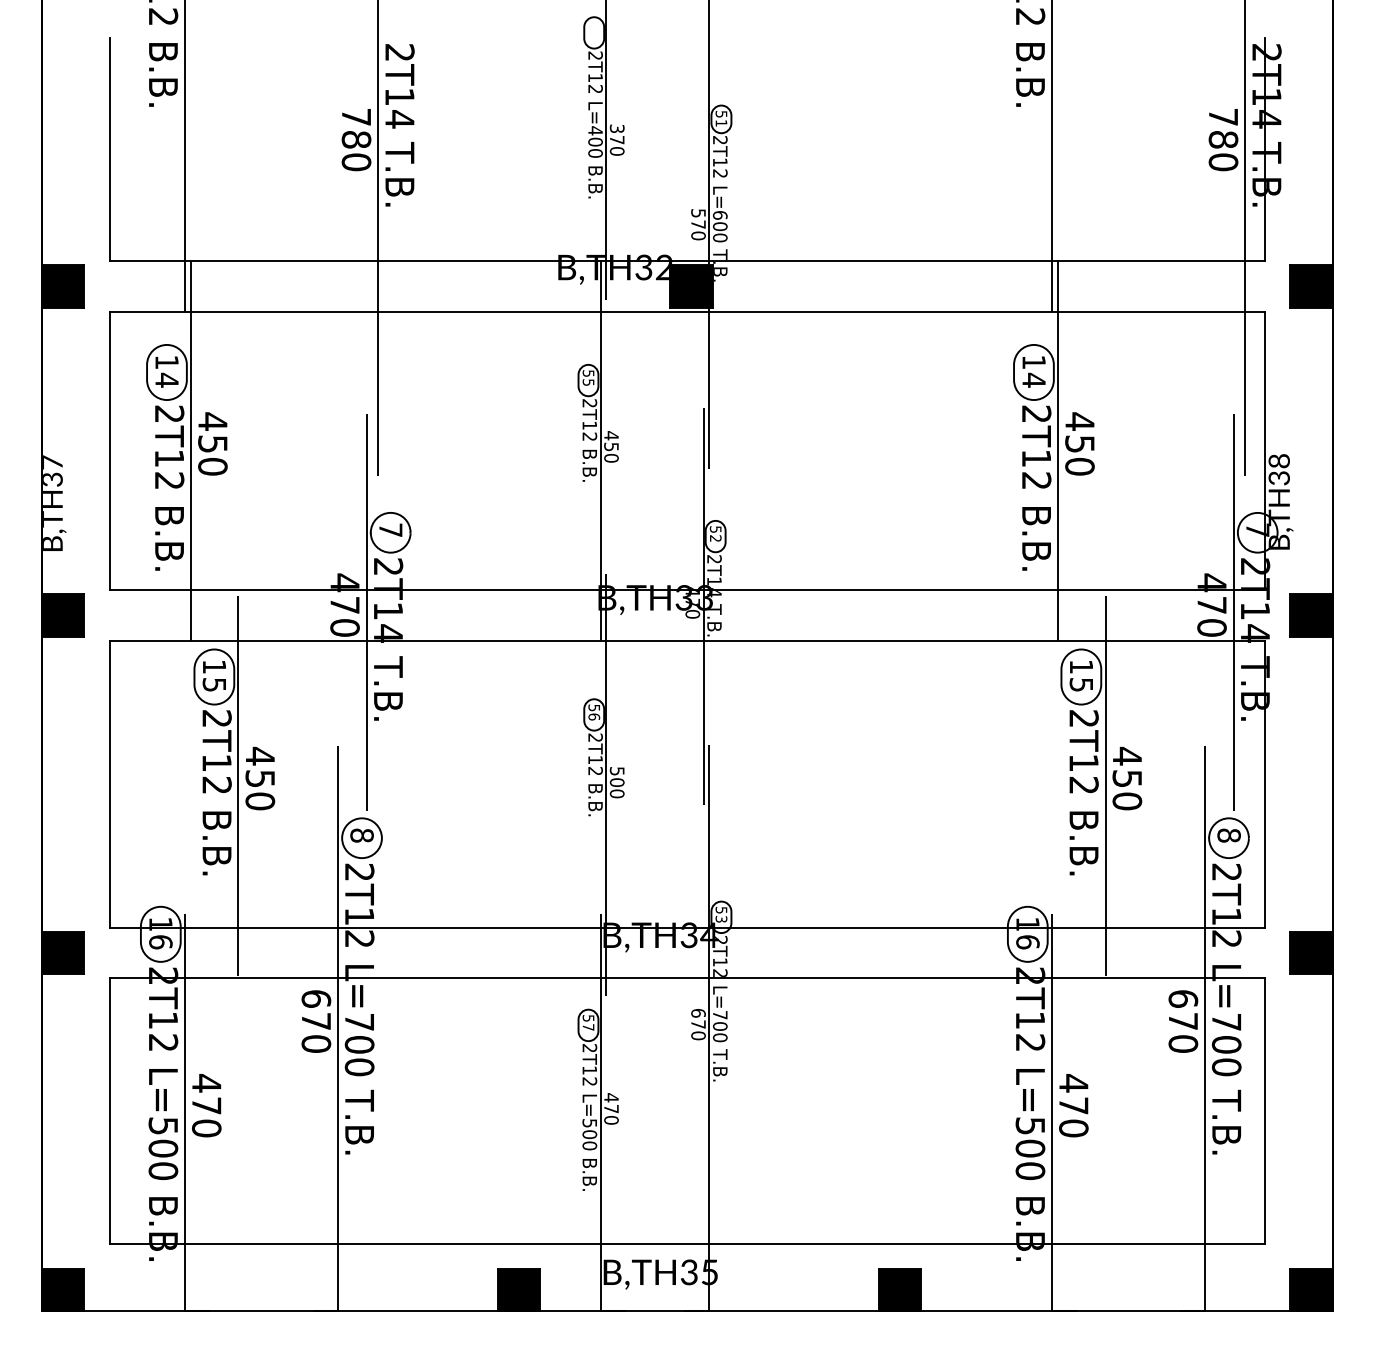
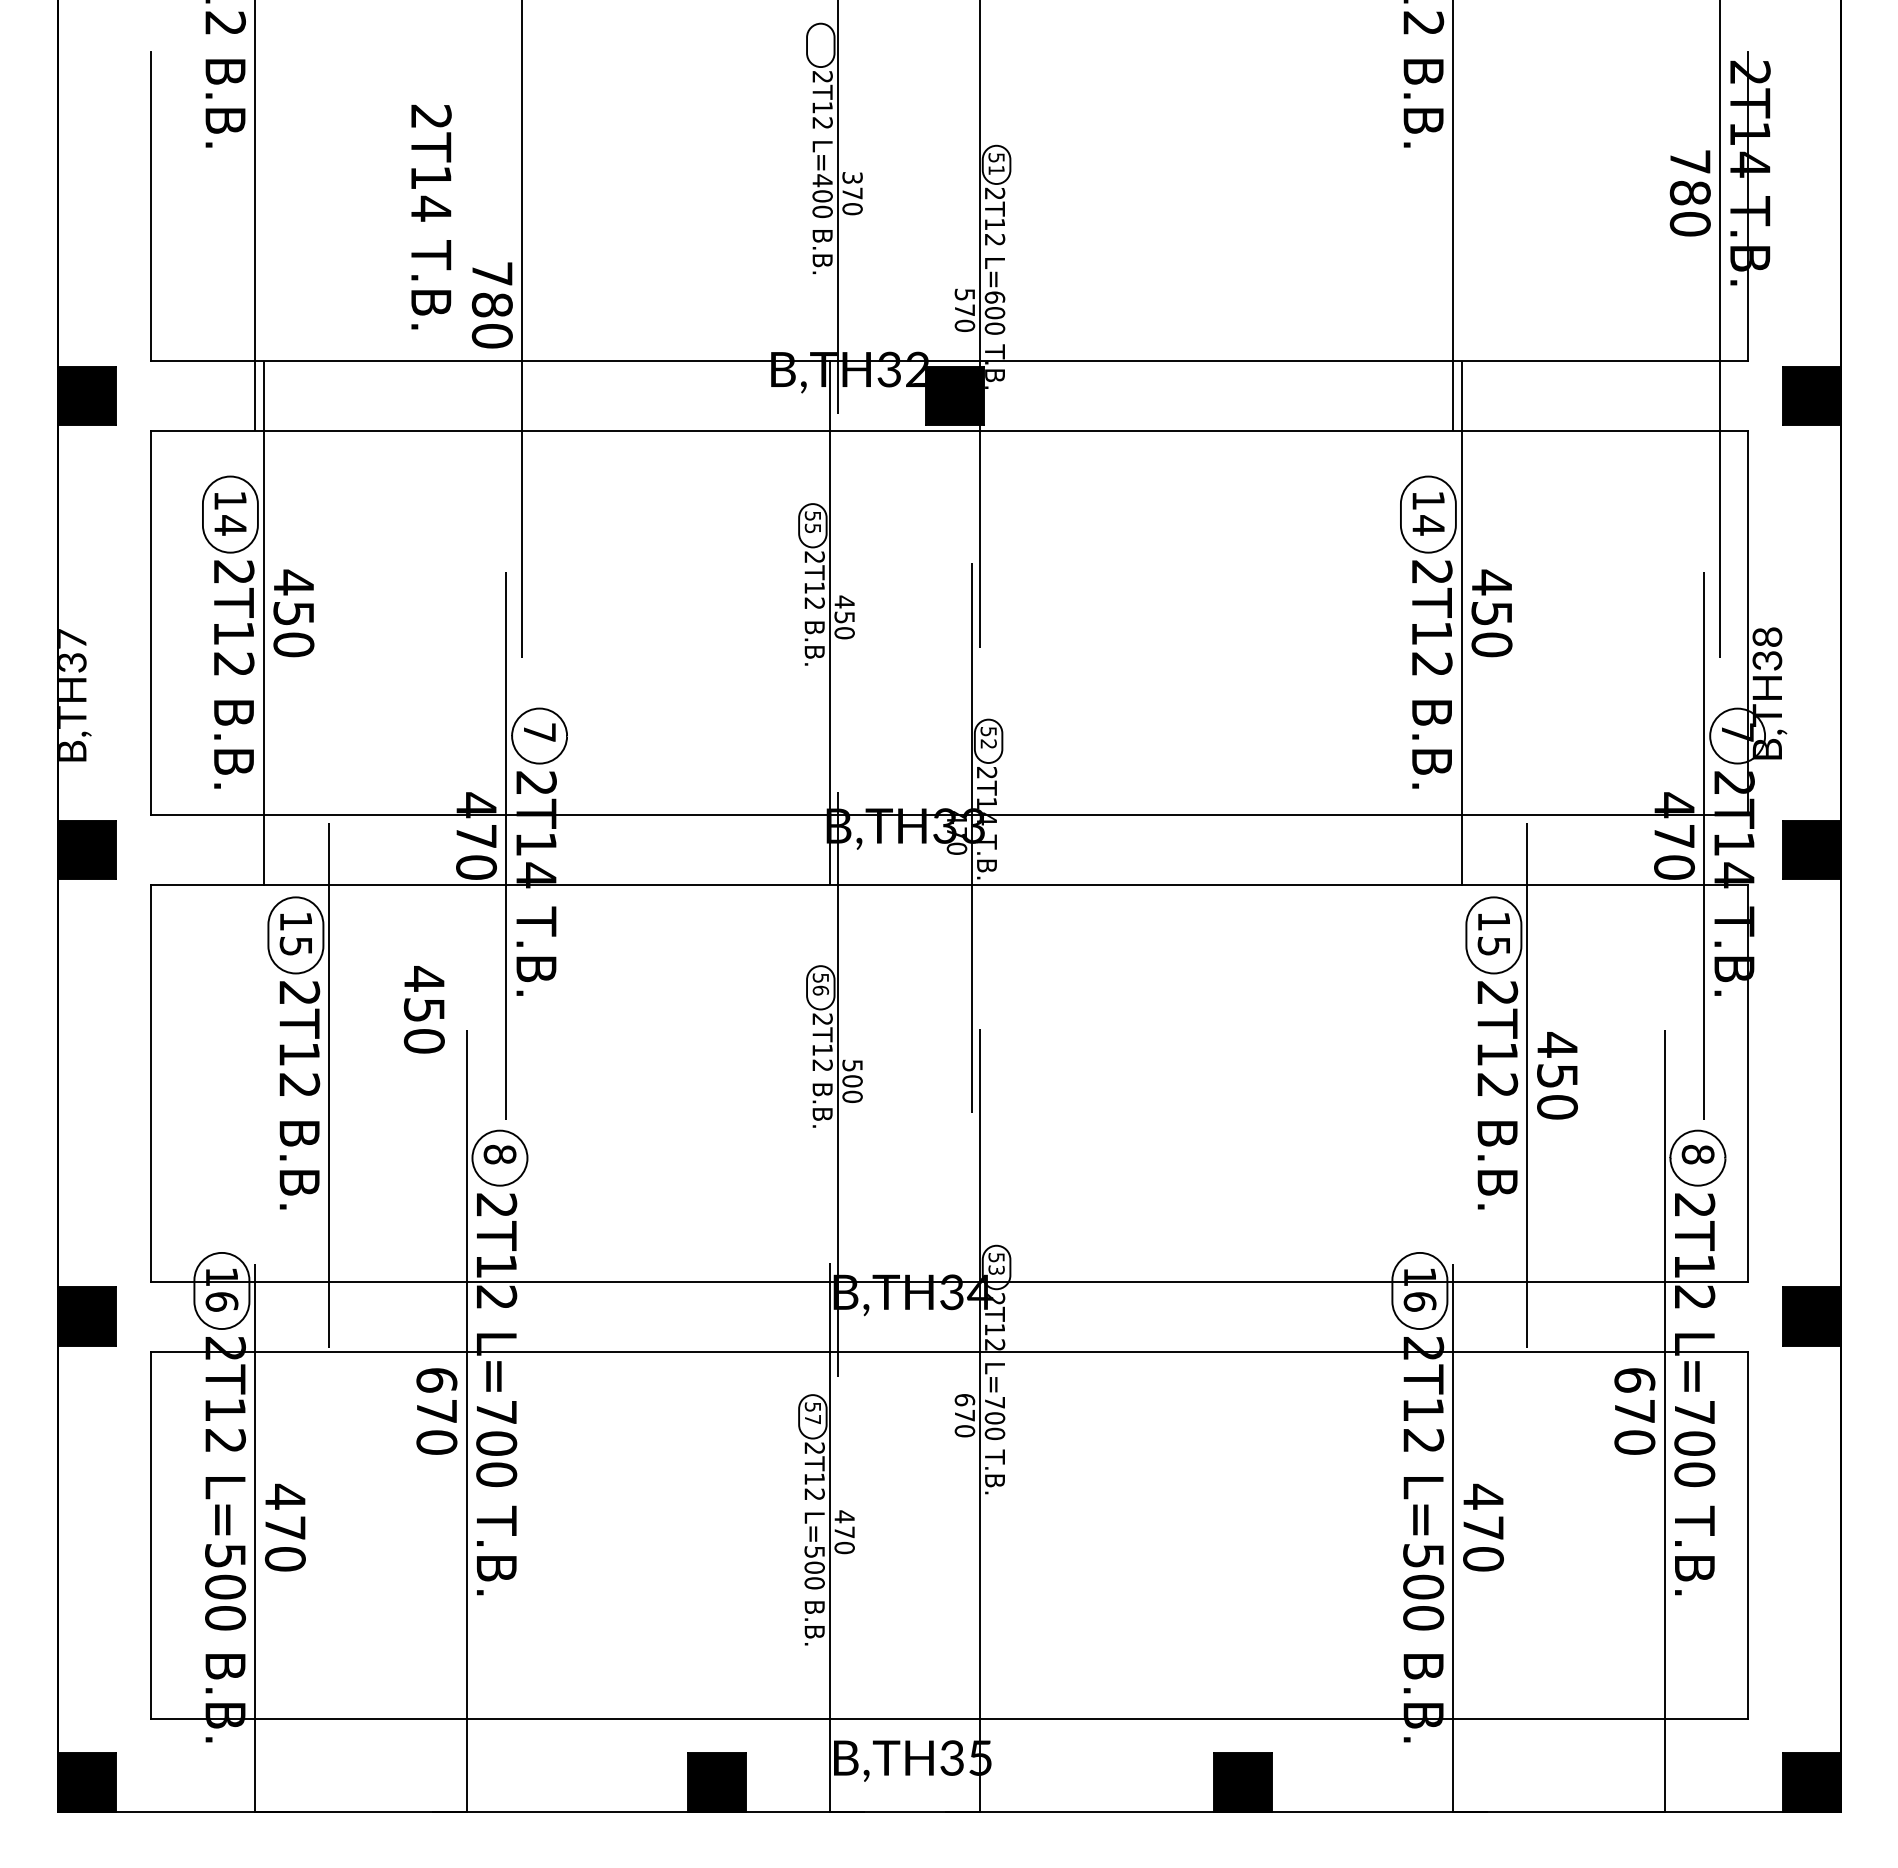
text: (400, 124) -> (431, 216), moved
text: (355, 140) -> (491, 305), moved
text: (259, 778) -> (423, 1009), moved

